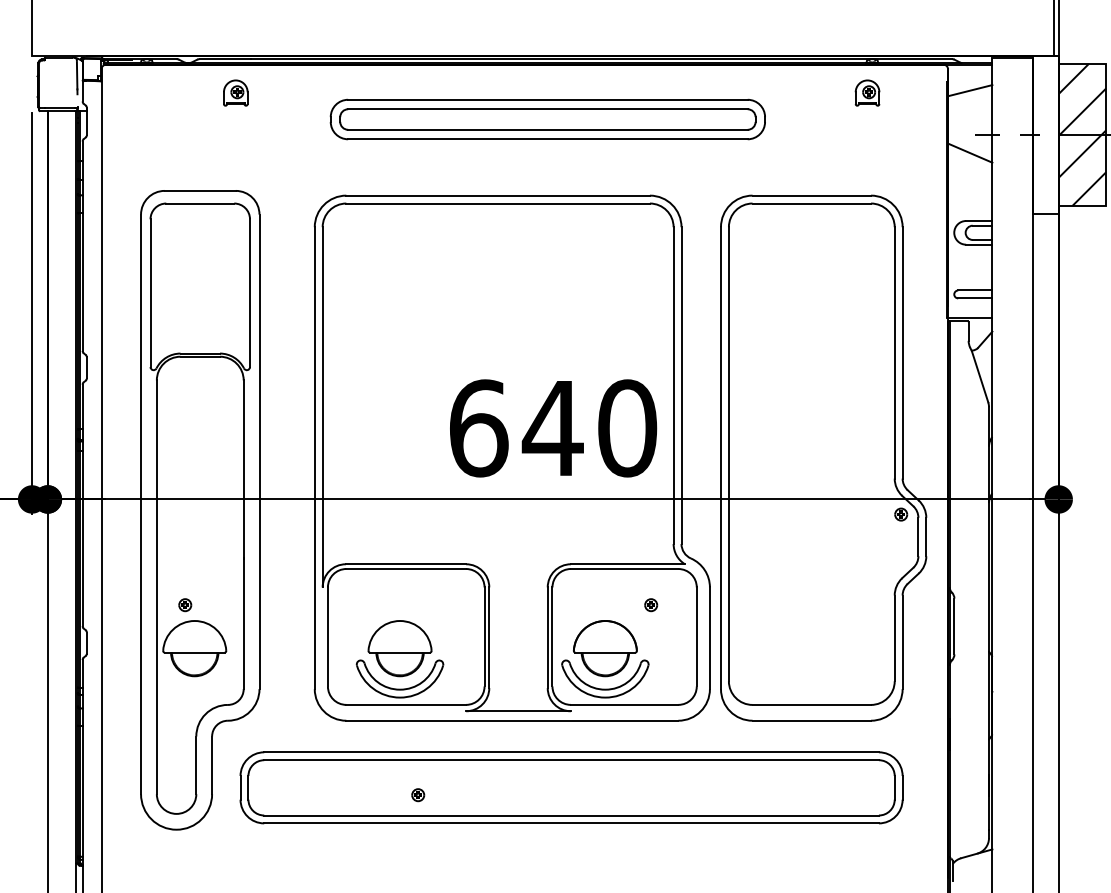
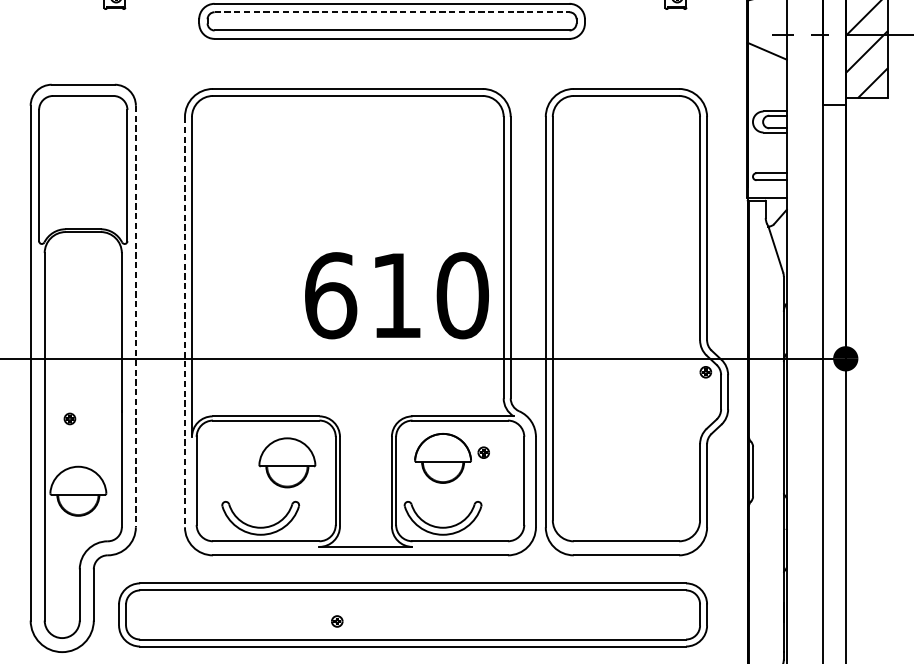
line: (547, 109) -> (391, 12), solid -> dashed
text: (552, 428) -> (396, 295), 640 -> 610
line: (259, 452) -> (135, 317), solid -> dashed
line: (314, 458) -> (184, 322), solid -> dashed
part: (185, 605) -> (70, 419), moved
part: (399, 648) -> (286, 462), moved
part: (604, 648) -> (442, 458), moved
part: (418, 795) -> (337, 621), moved

